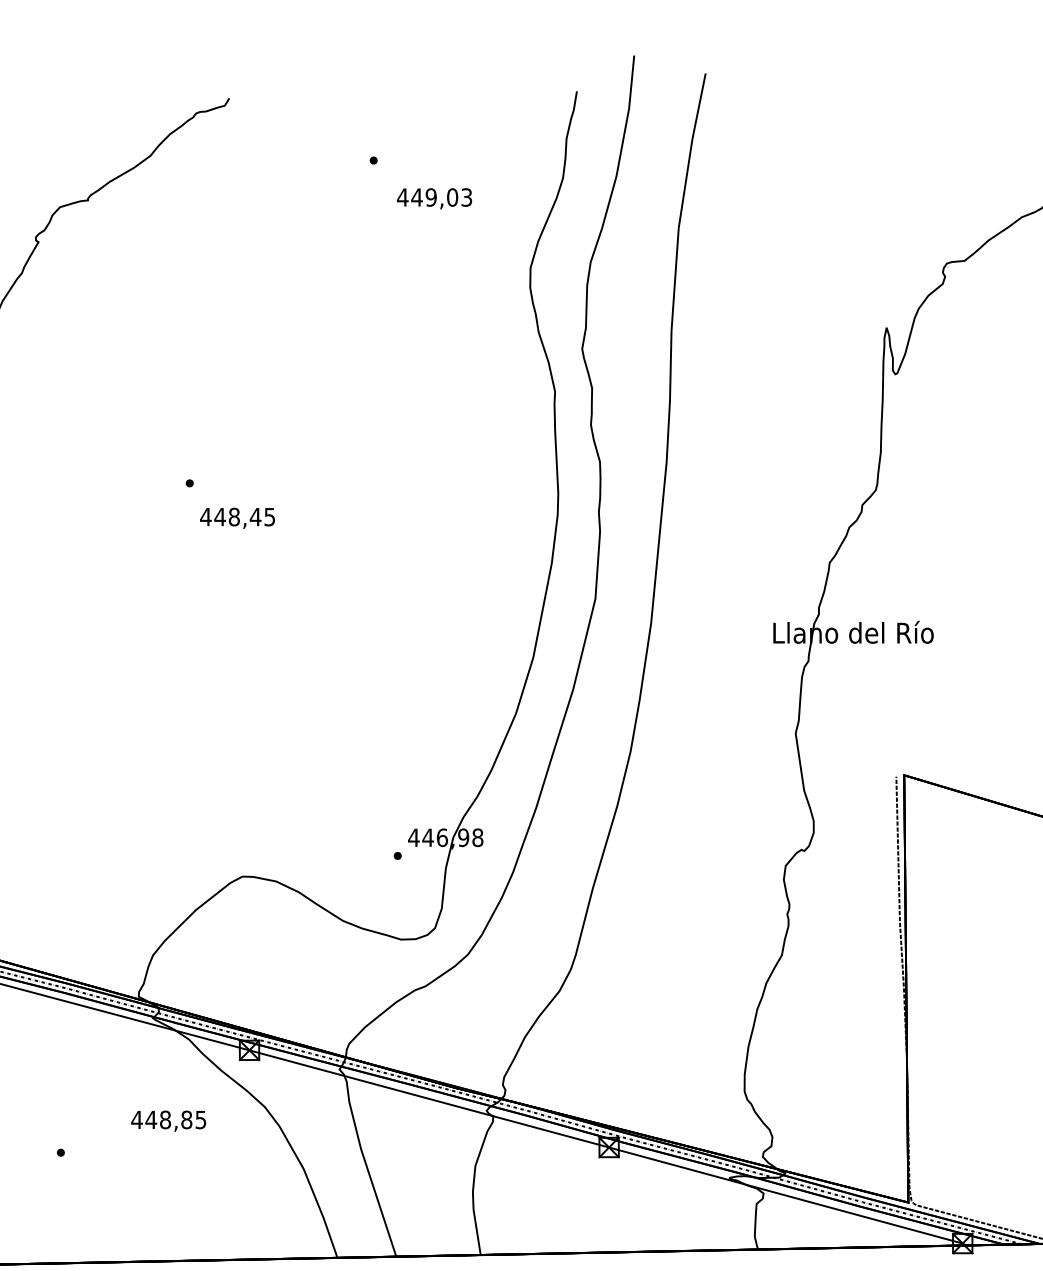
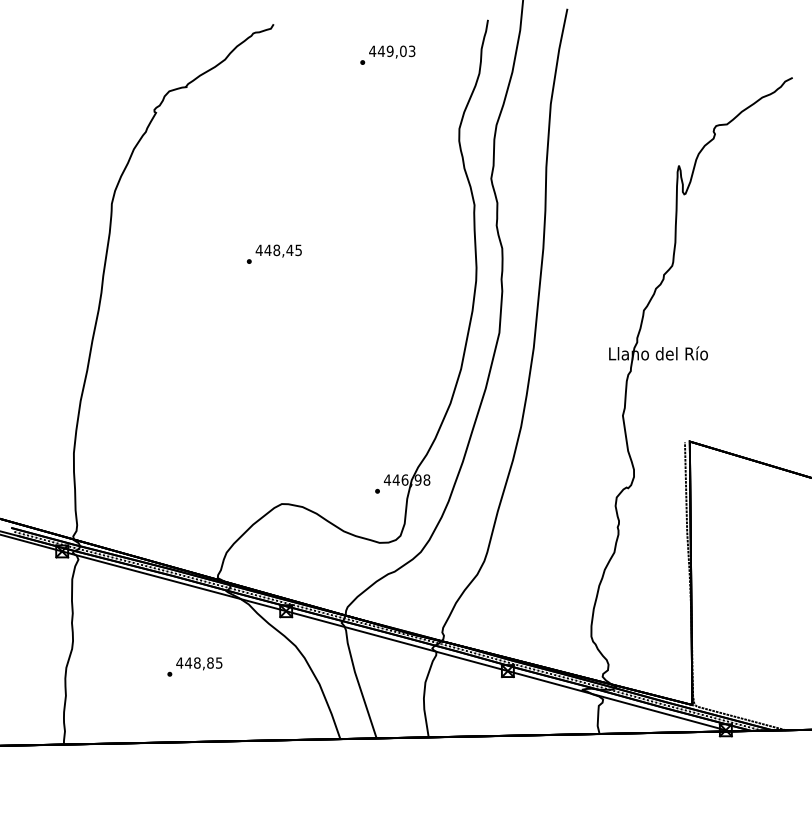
text: (434, 197) -> (392, 51), moved
text: (237, 517) -> (278, 250), moved
text: (168, 1120) -> (199, 663), moved

